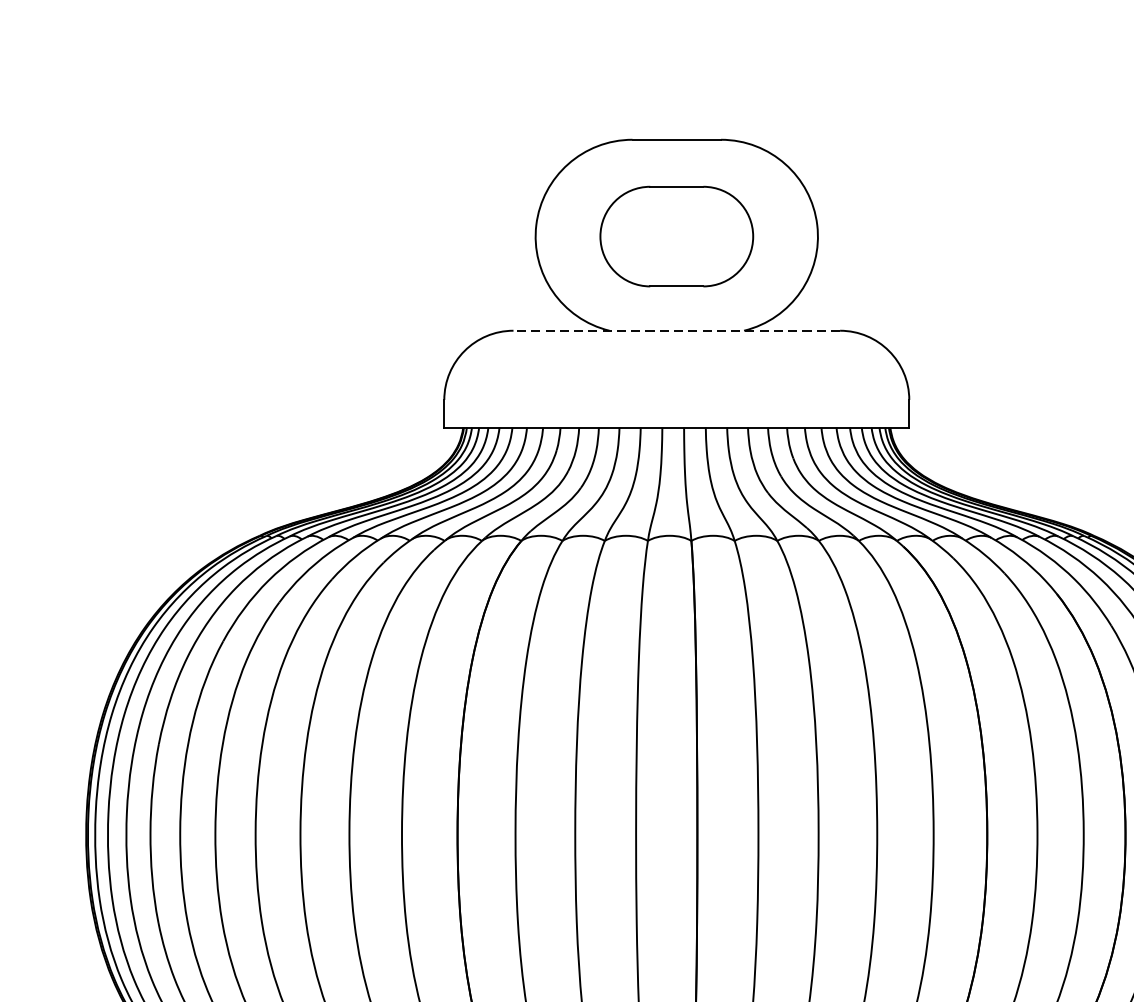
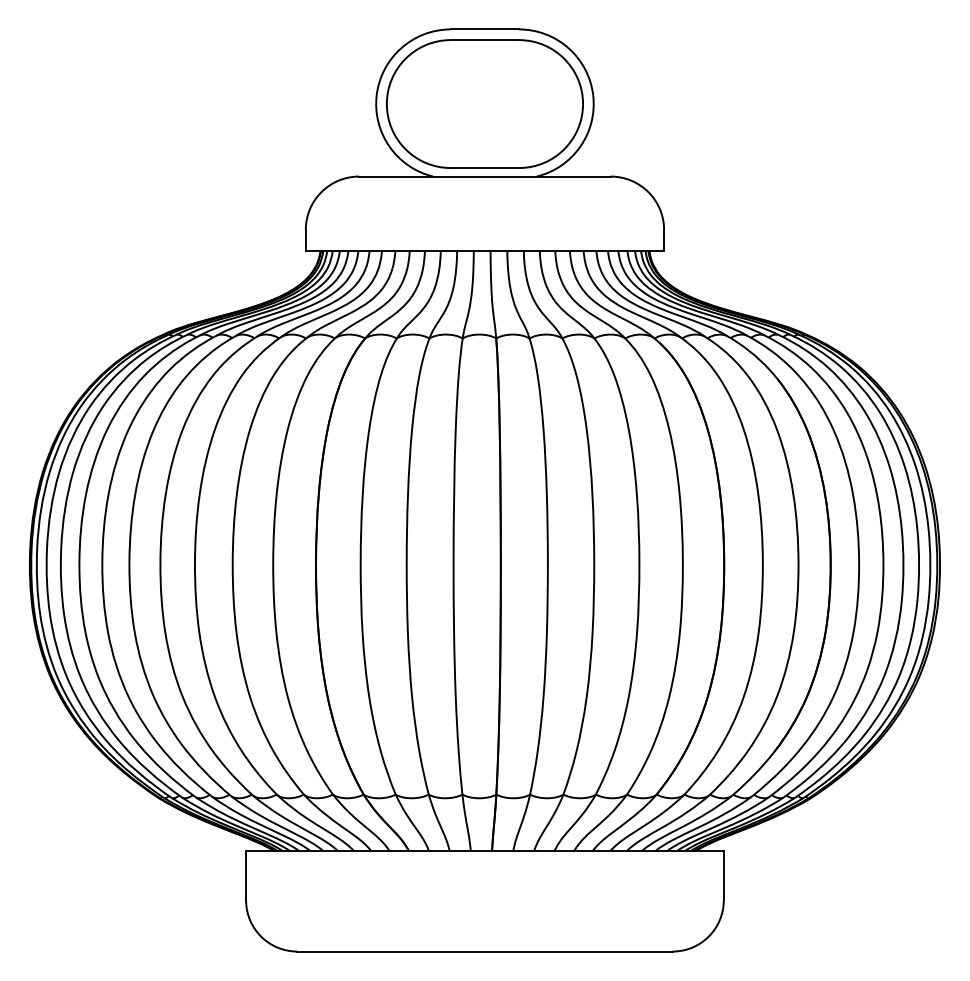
part: (676, 235) -> (484, 103), size x1.67
line: (676, 330) -> (484, 176), dashed -> solid

